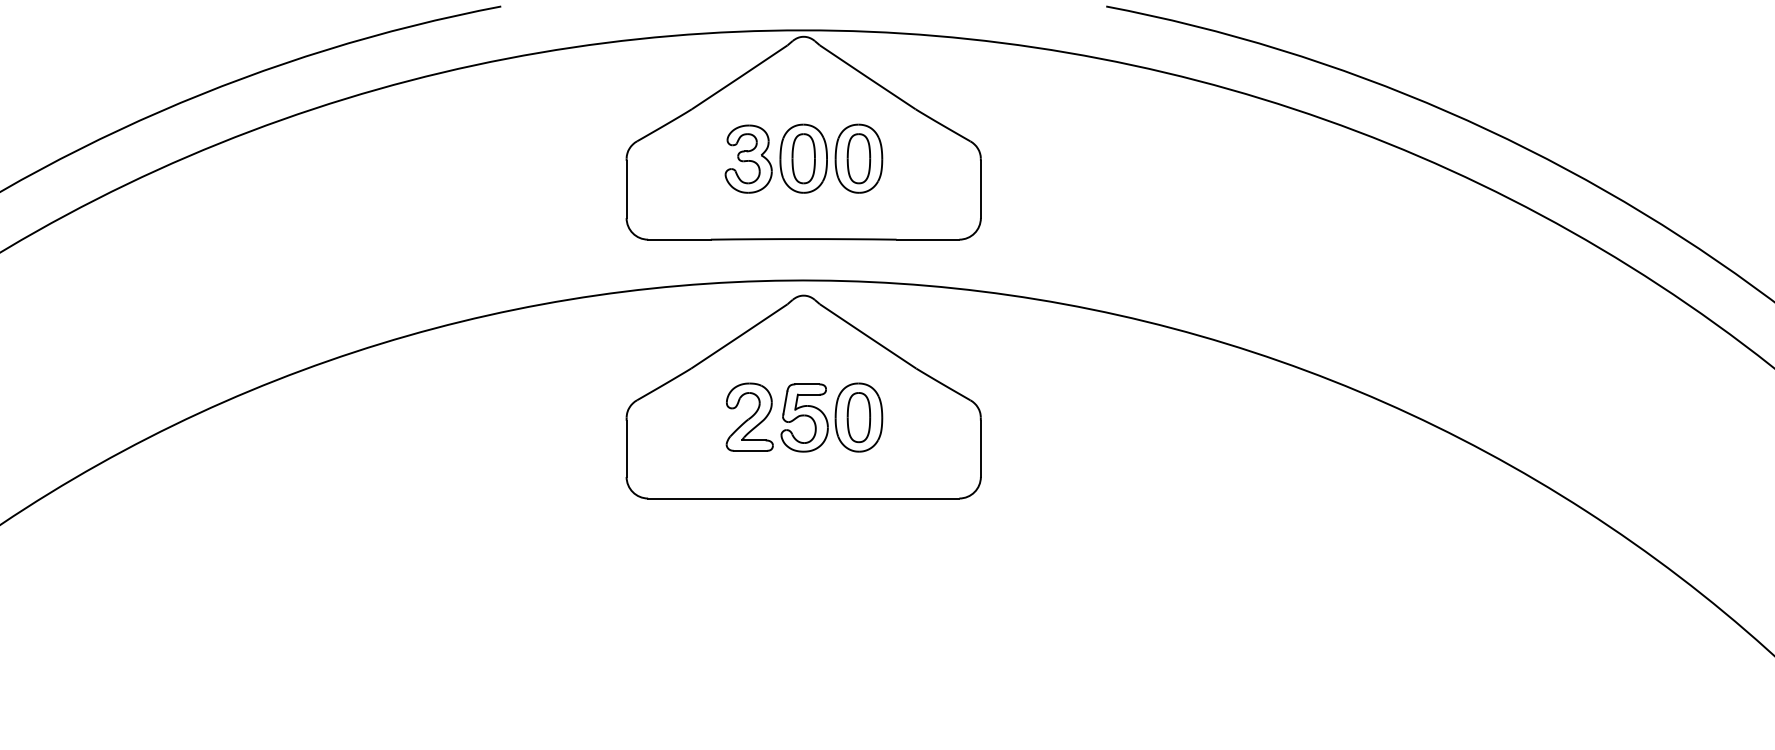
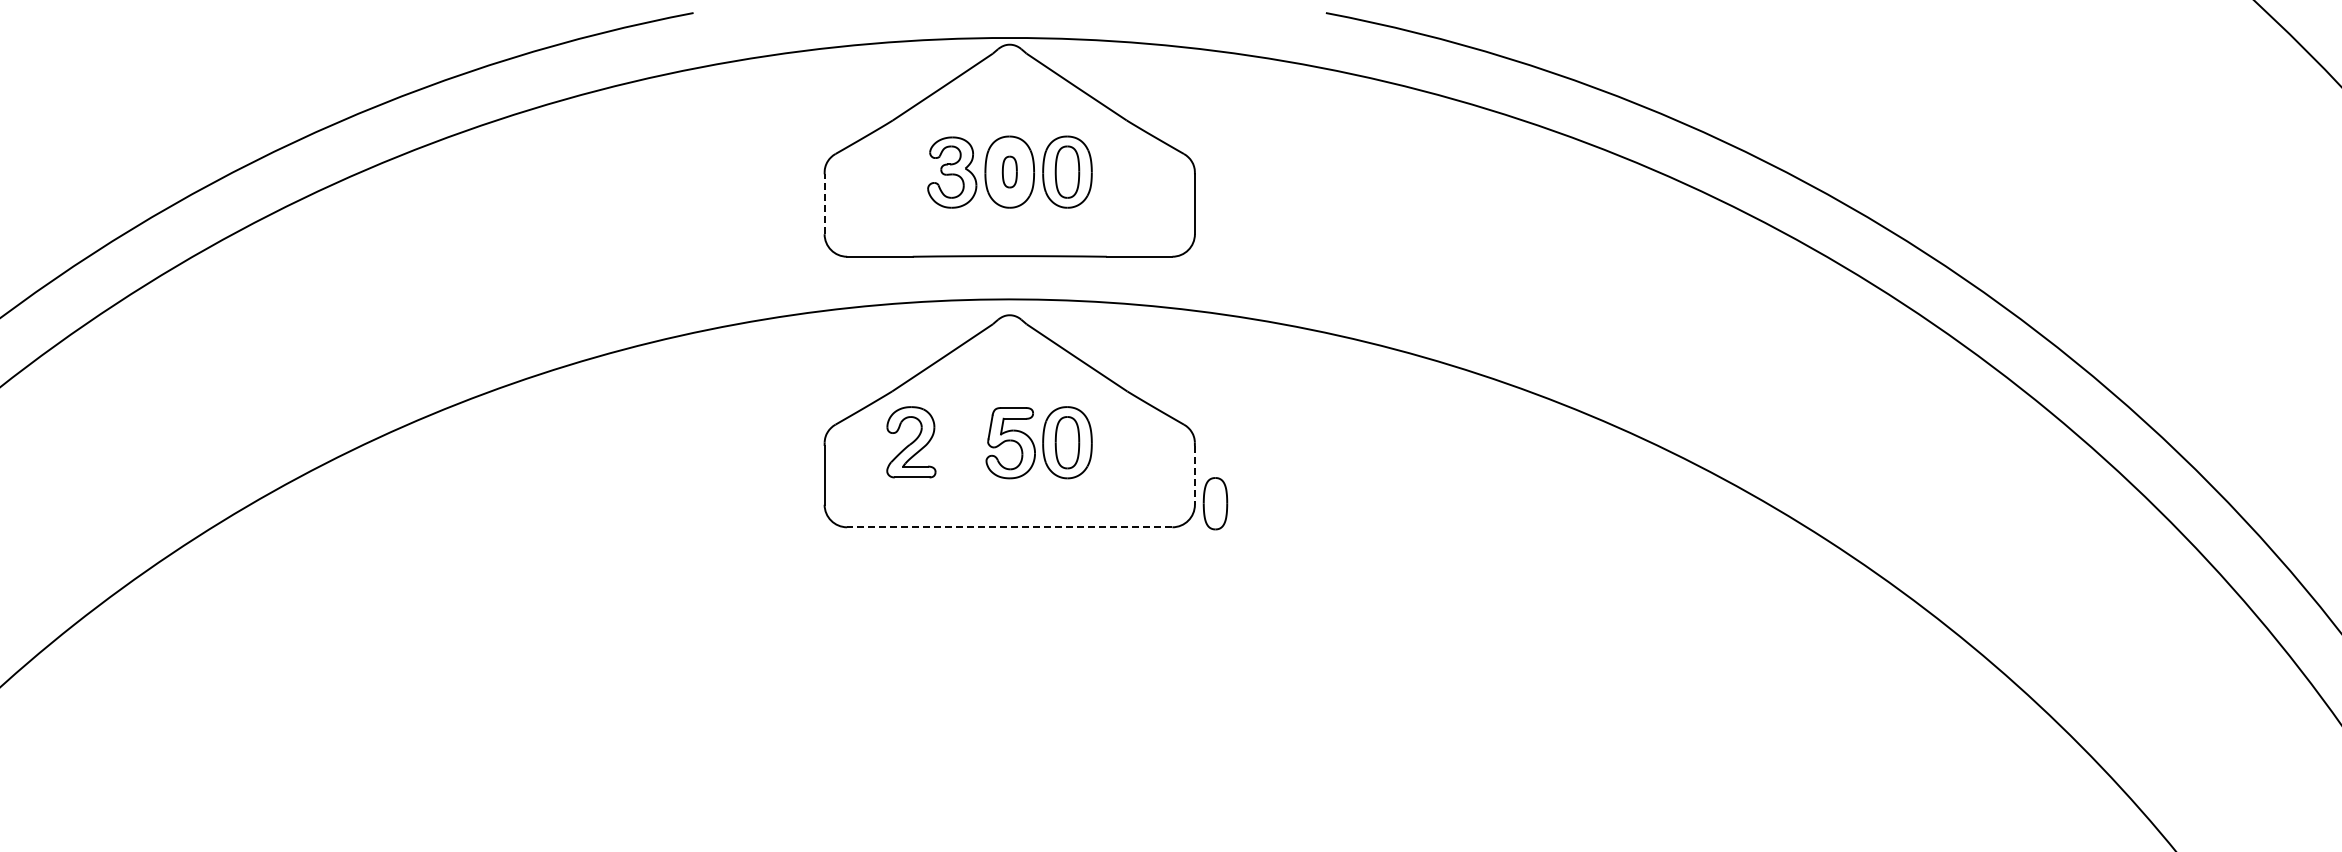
part: (803, 158) -> (1009, 171), size x0.6
line: (626, 189) -> (824, 204), solid -> dashed
part: (749, 417) -> (911, 442), moved
line: (980, 448) -> (1194, 475), solid -> dashed
part: (1000, 475) -> (1215, 503), added
line: (803, 498) -> (1009, 527), solid -> dashed

